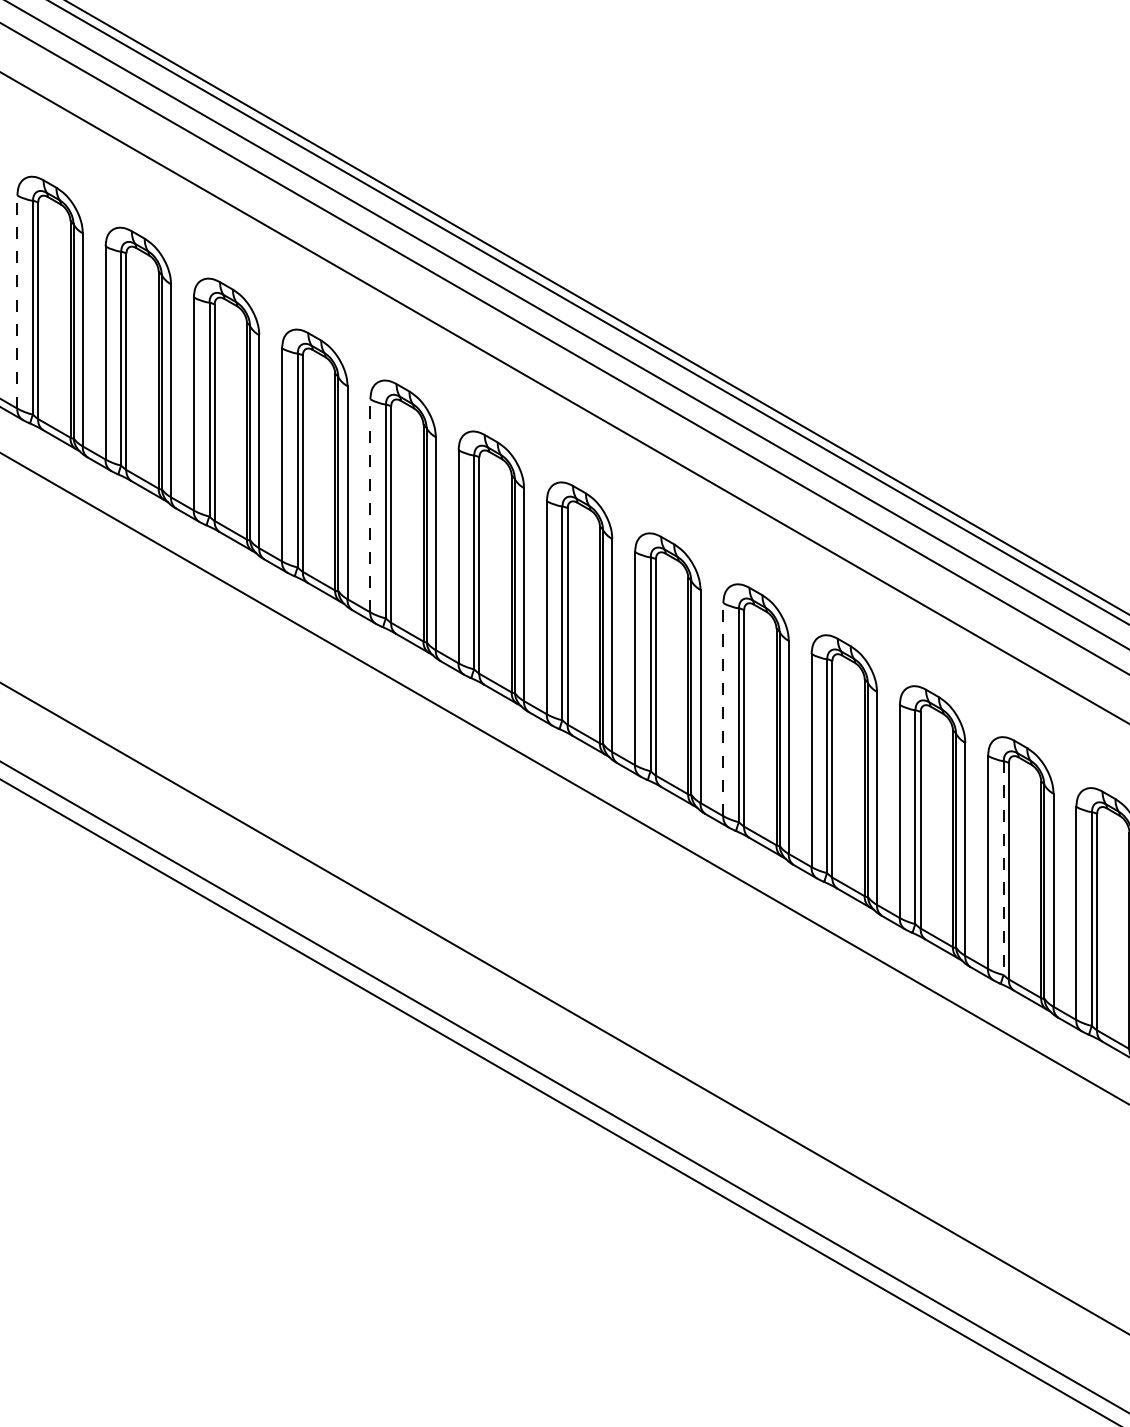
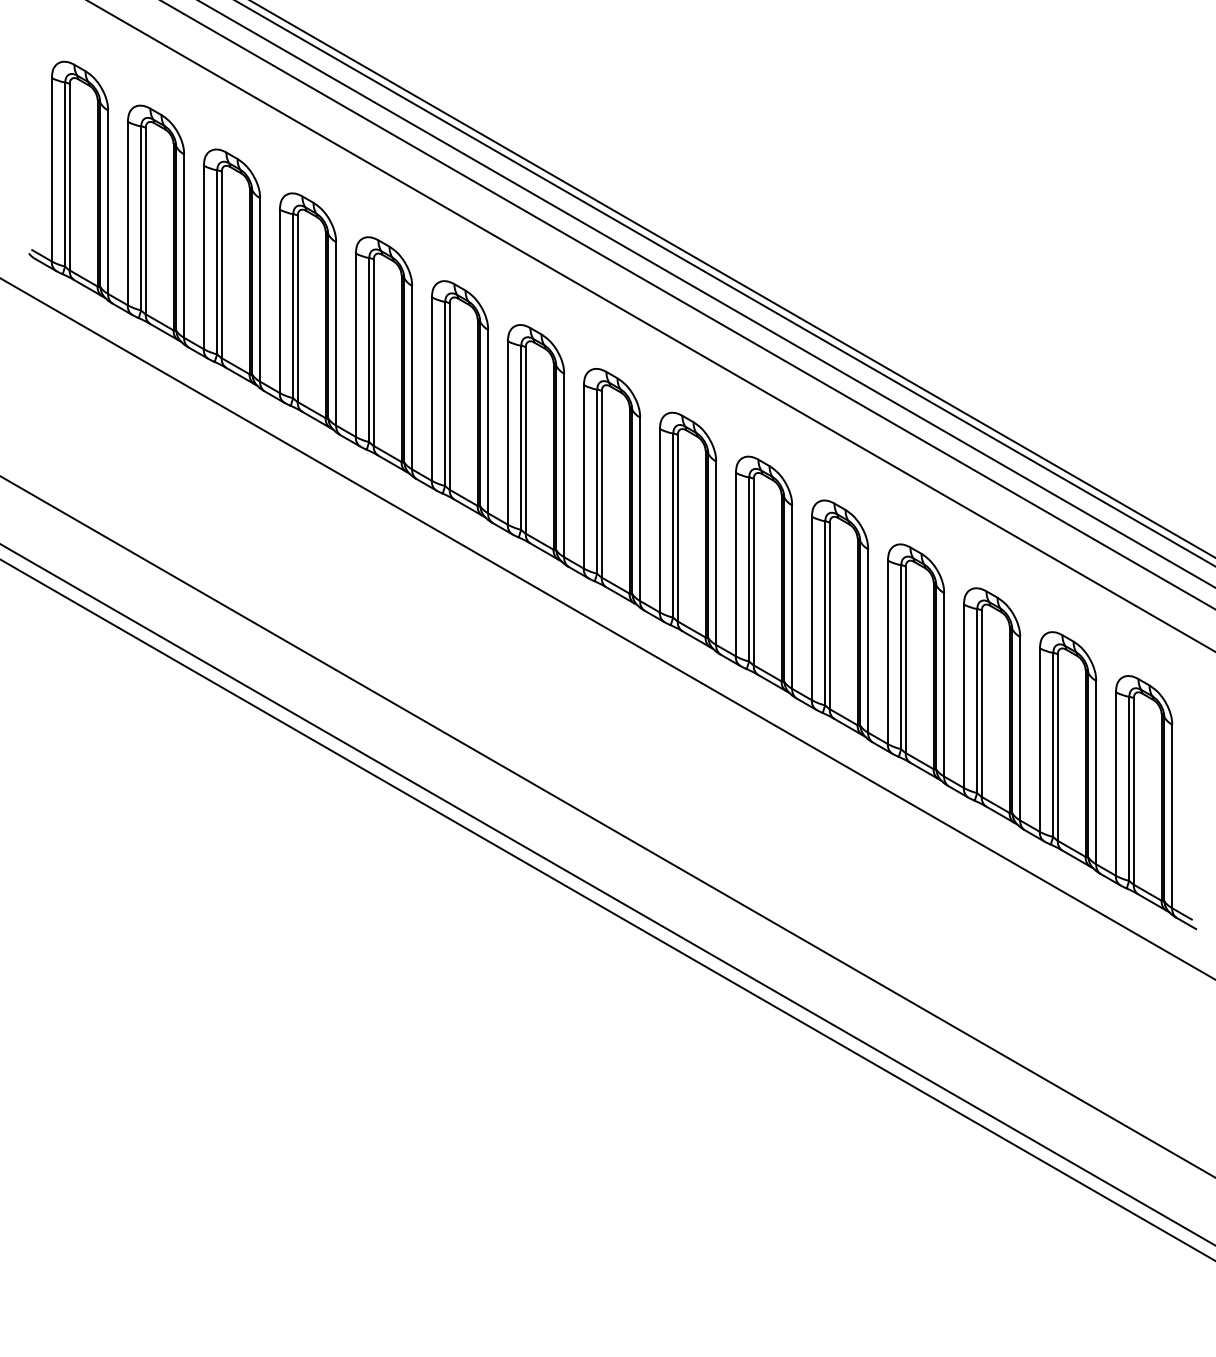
line: (16, 302) -> (203, 257), dashed -> solid
line: (369, 505) -> (507, 432), dashed -> solid
line: (722, 709) -> (811, 608), dashed -> solid
line: (1003, 868) -> (1053, 745), dashed -> solid

